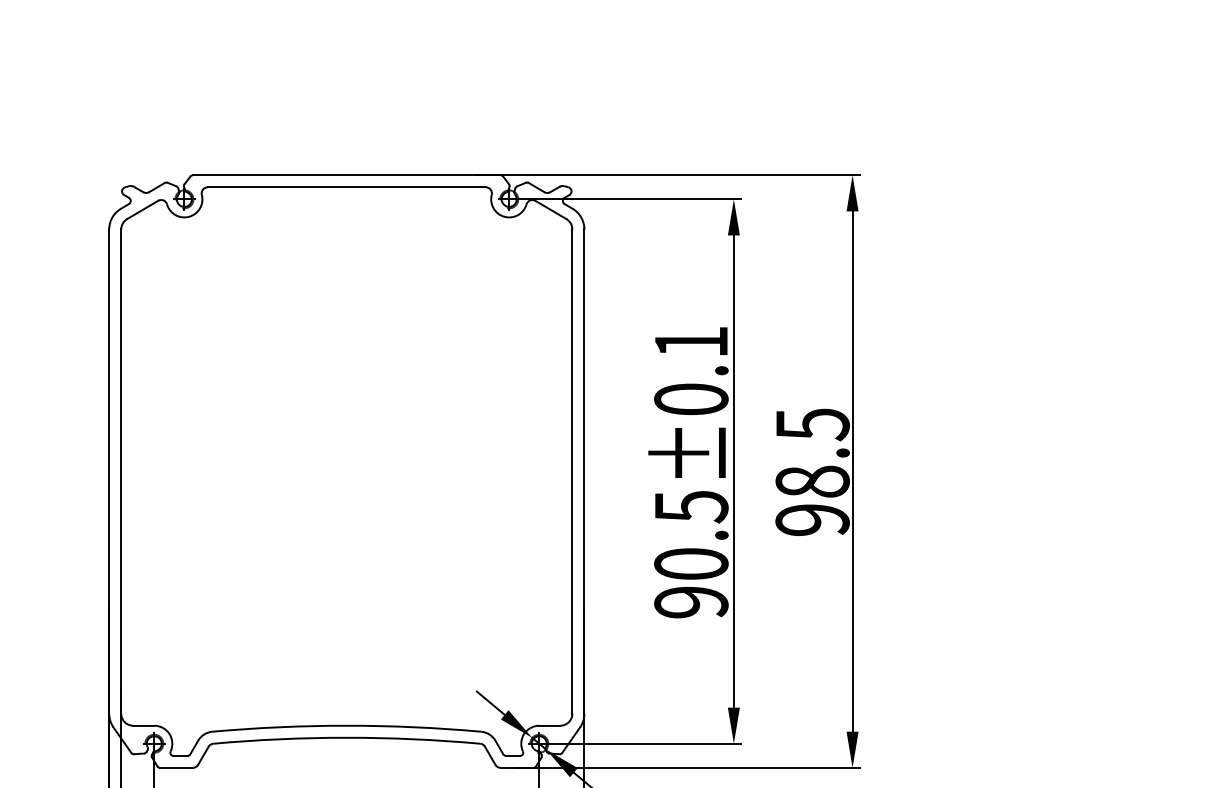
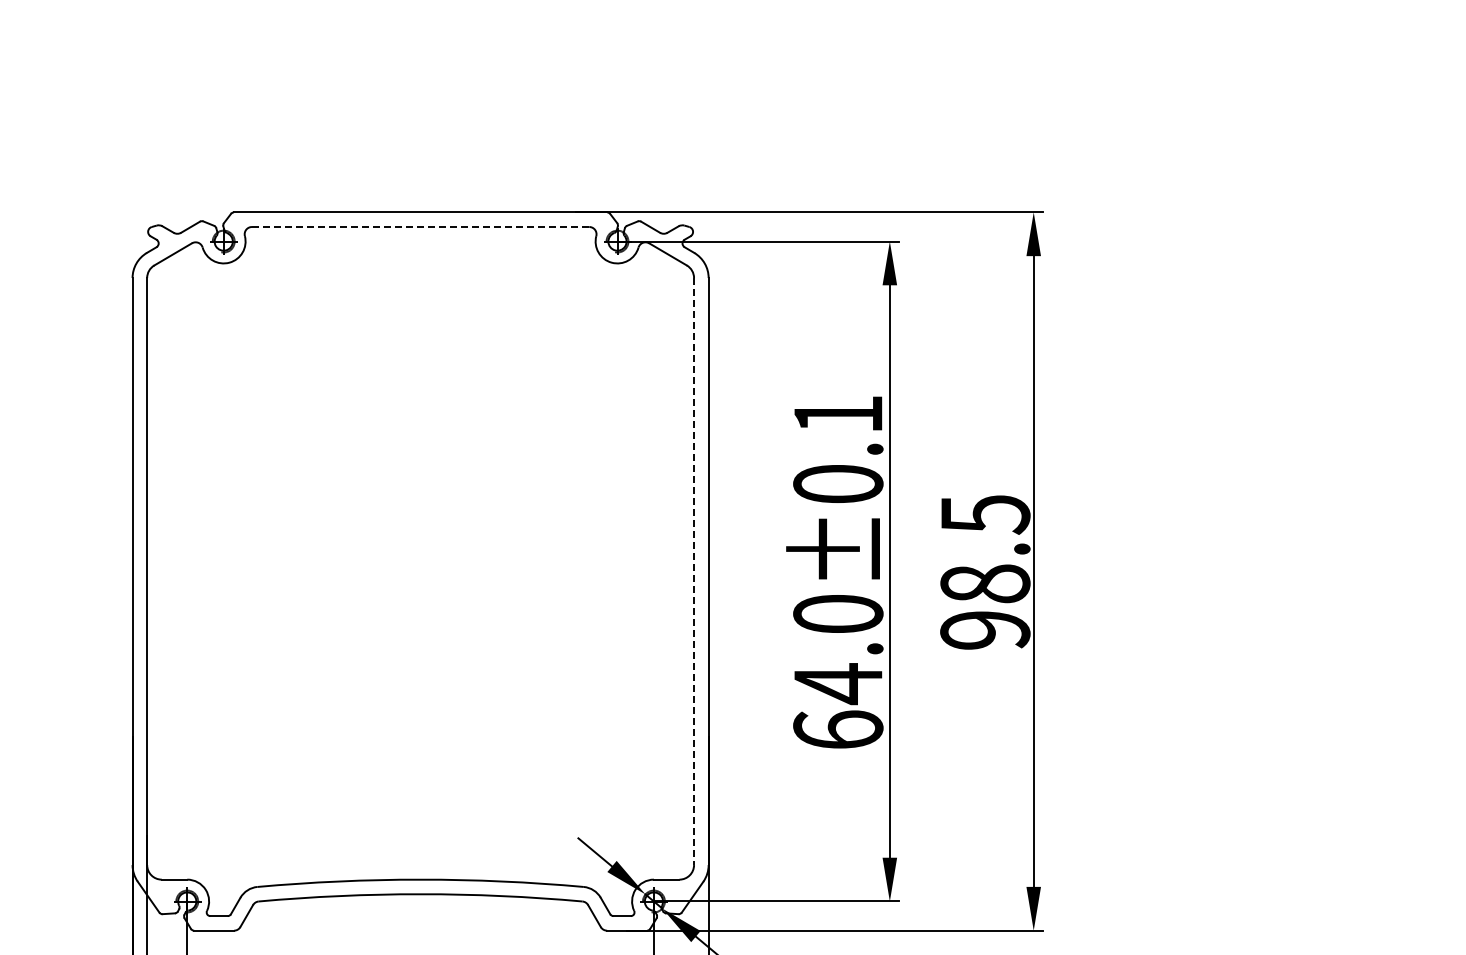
line: (346, 187) -> (420, 227), solid -> dashed
line: (572, 471) -> (694, 571), solid -> dashed
text: (691, 554) -> (838, 672), 90.5±0.1 -> 64.0±0.1

